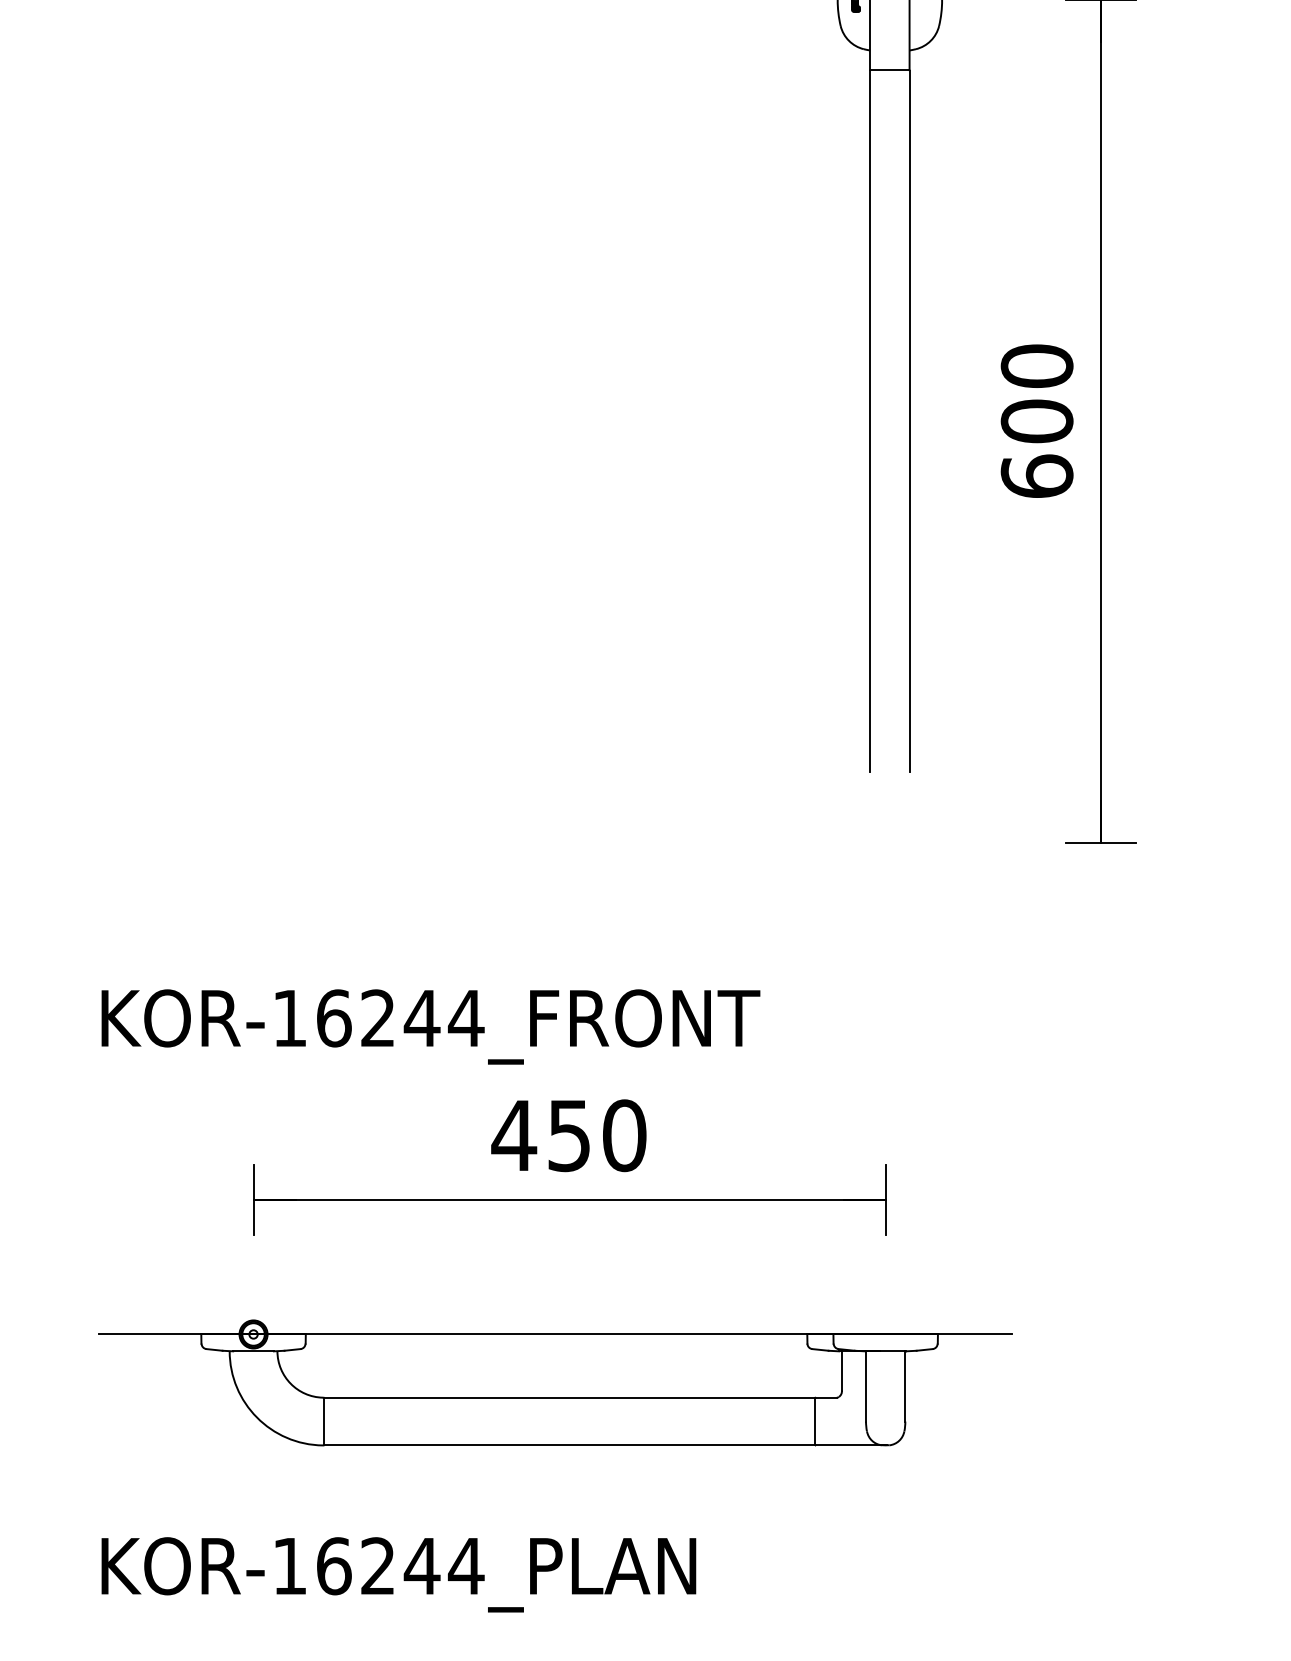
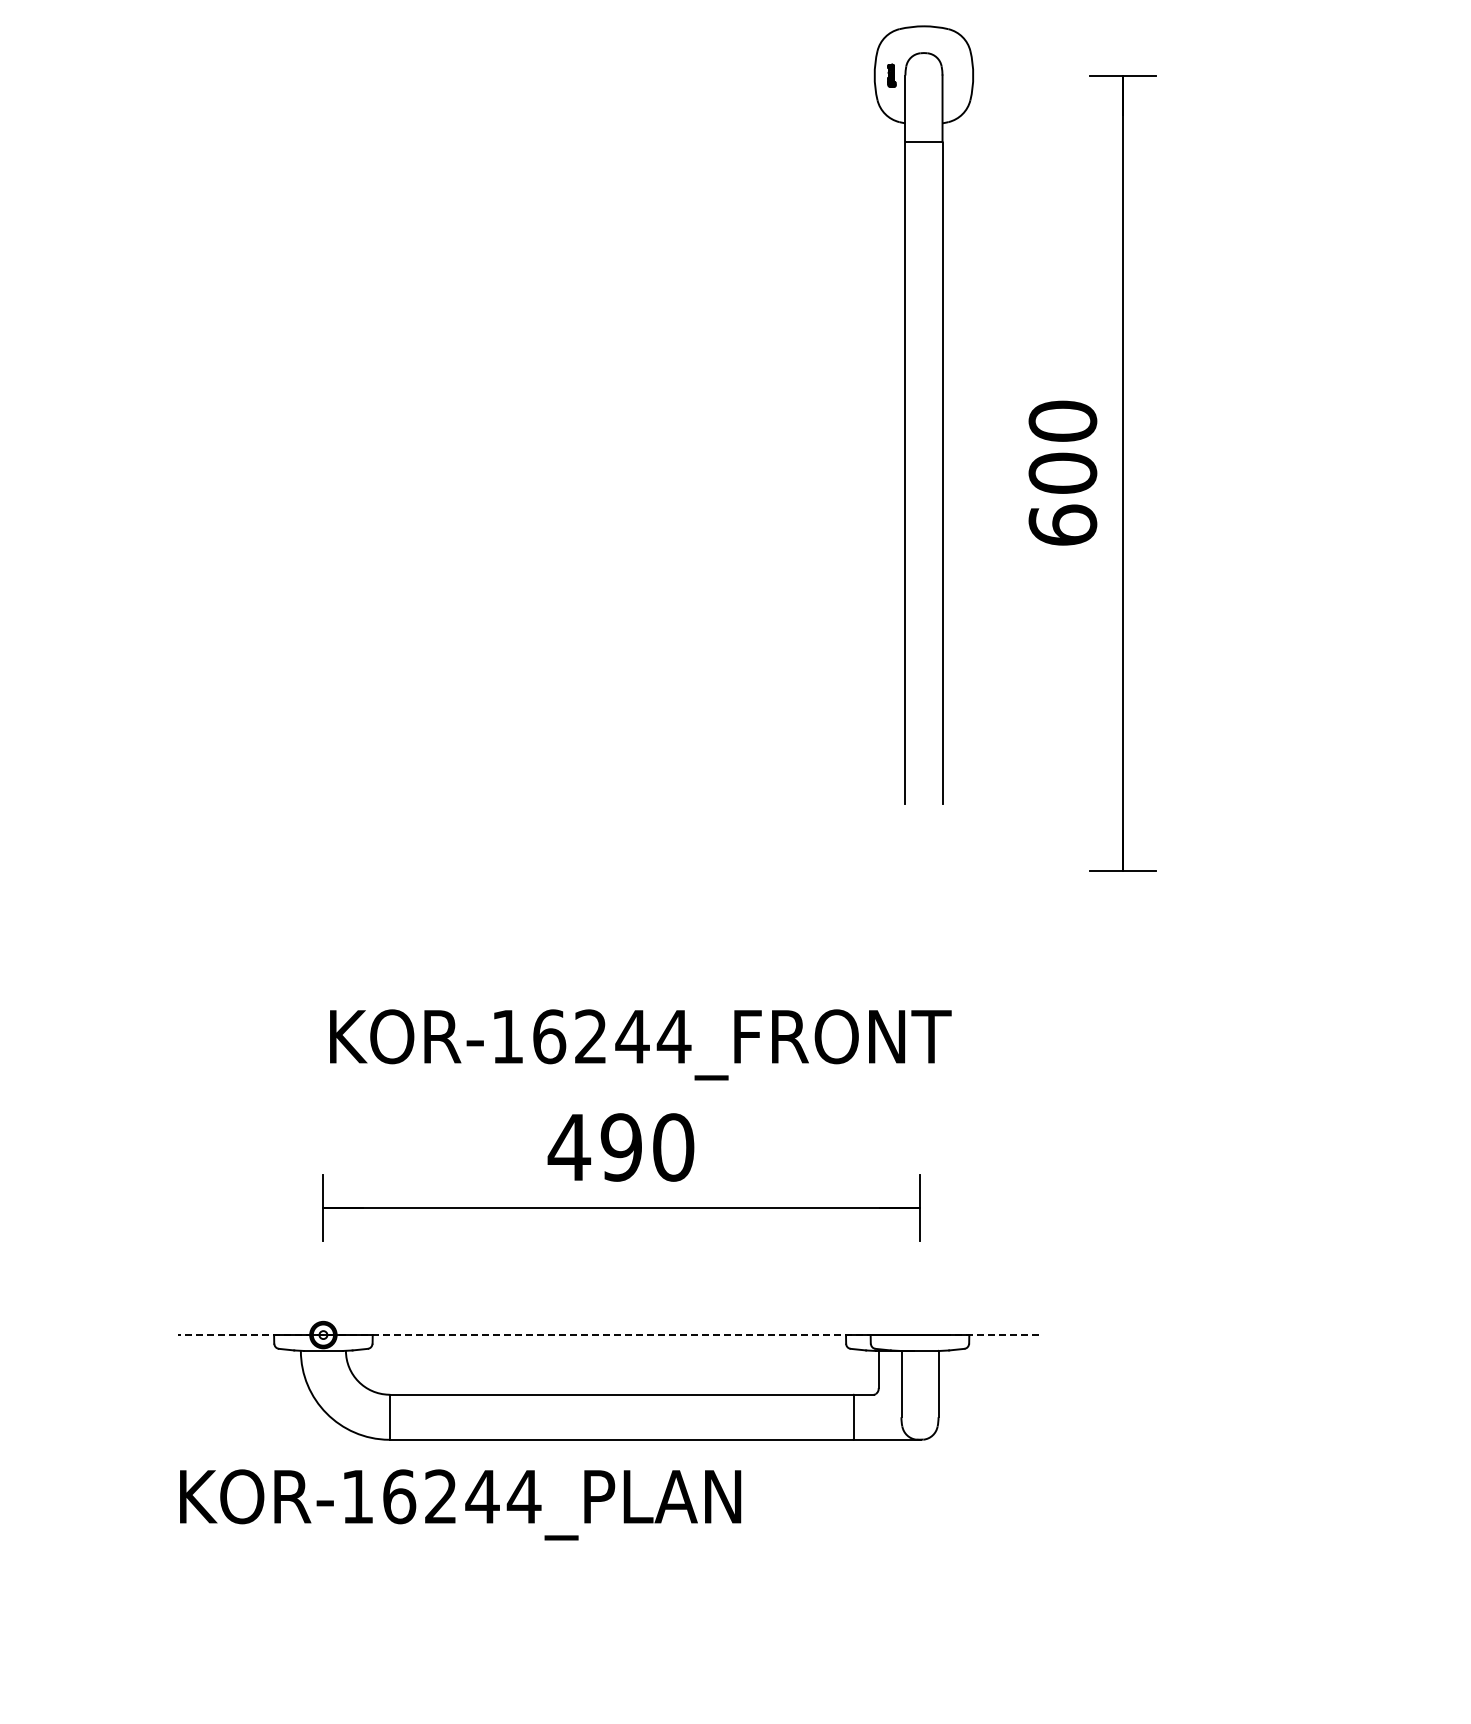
text: (430, 1026) -> (640, 1044), moved
text: (568, 1135) -> (620, 1147), 450 -> 490
line: (555, 1334) -> (608, 1335), solid -> dashed
text: (398, 1574) -> (460, 1504), moved

